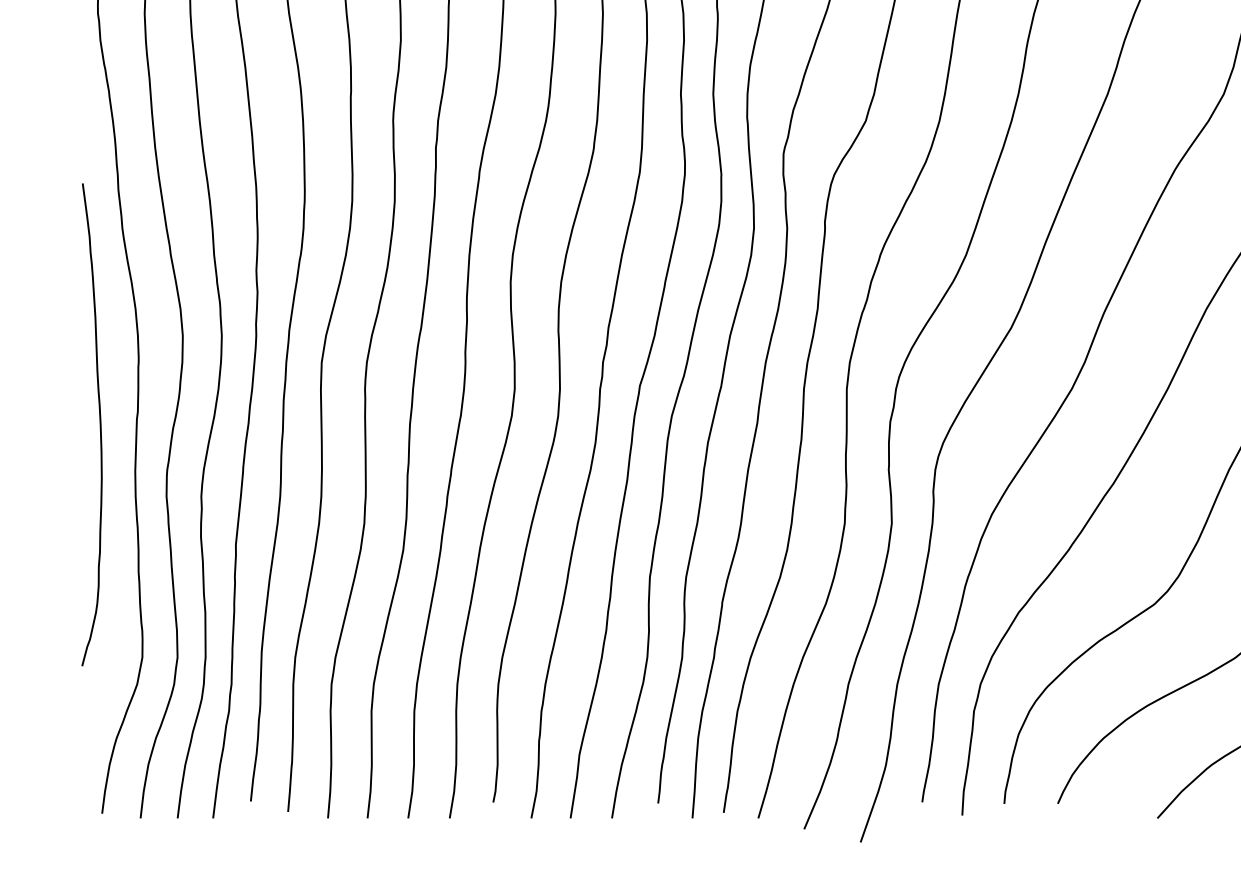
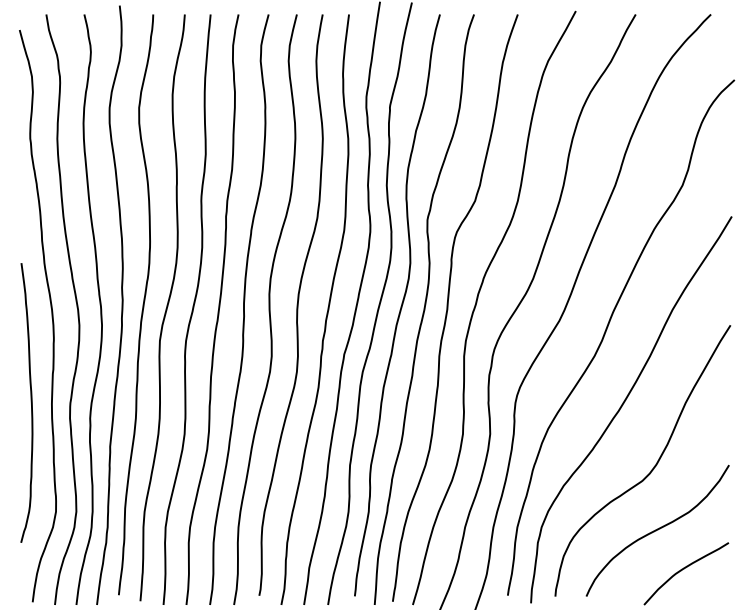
curve: (98, 423) -> (30, 402), moved

